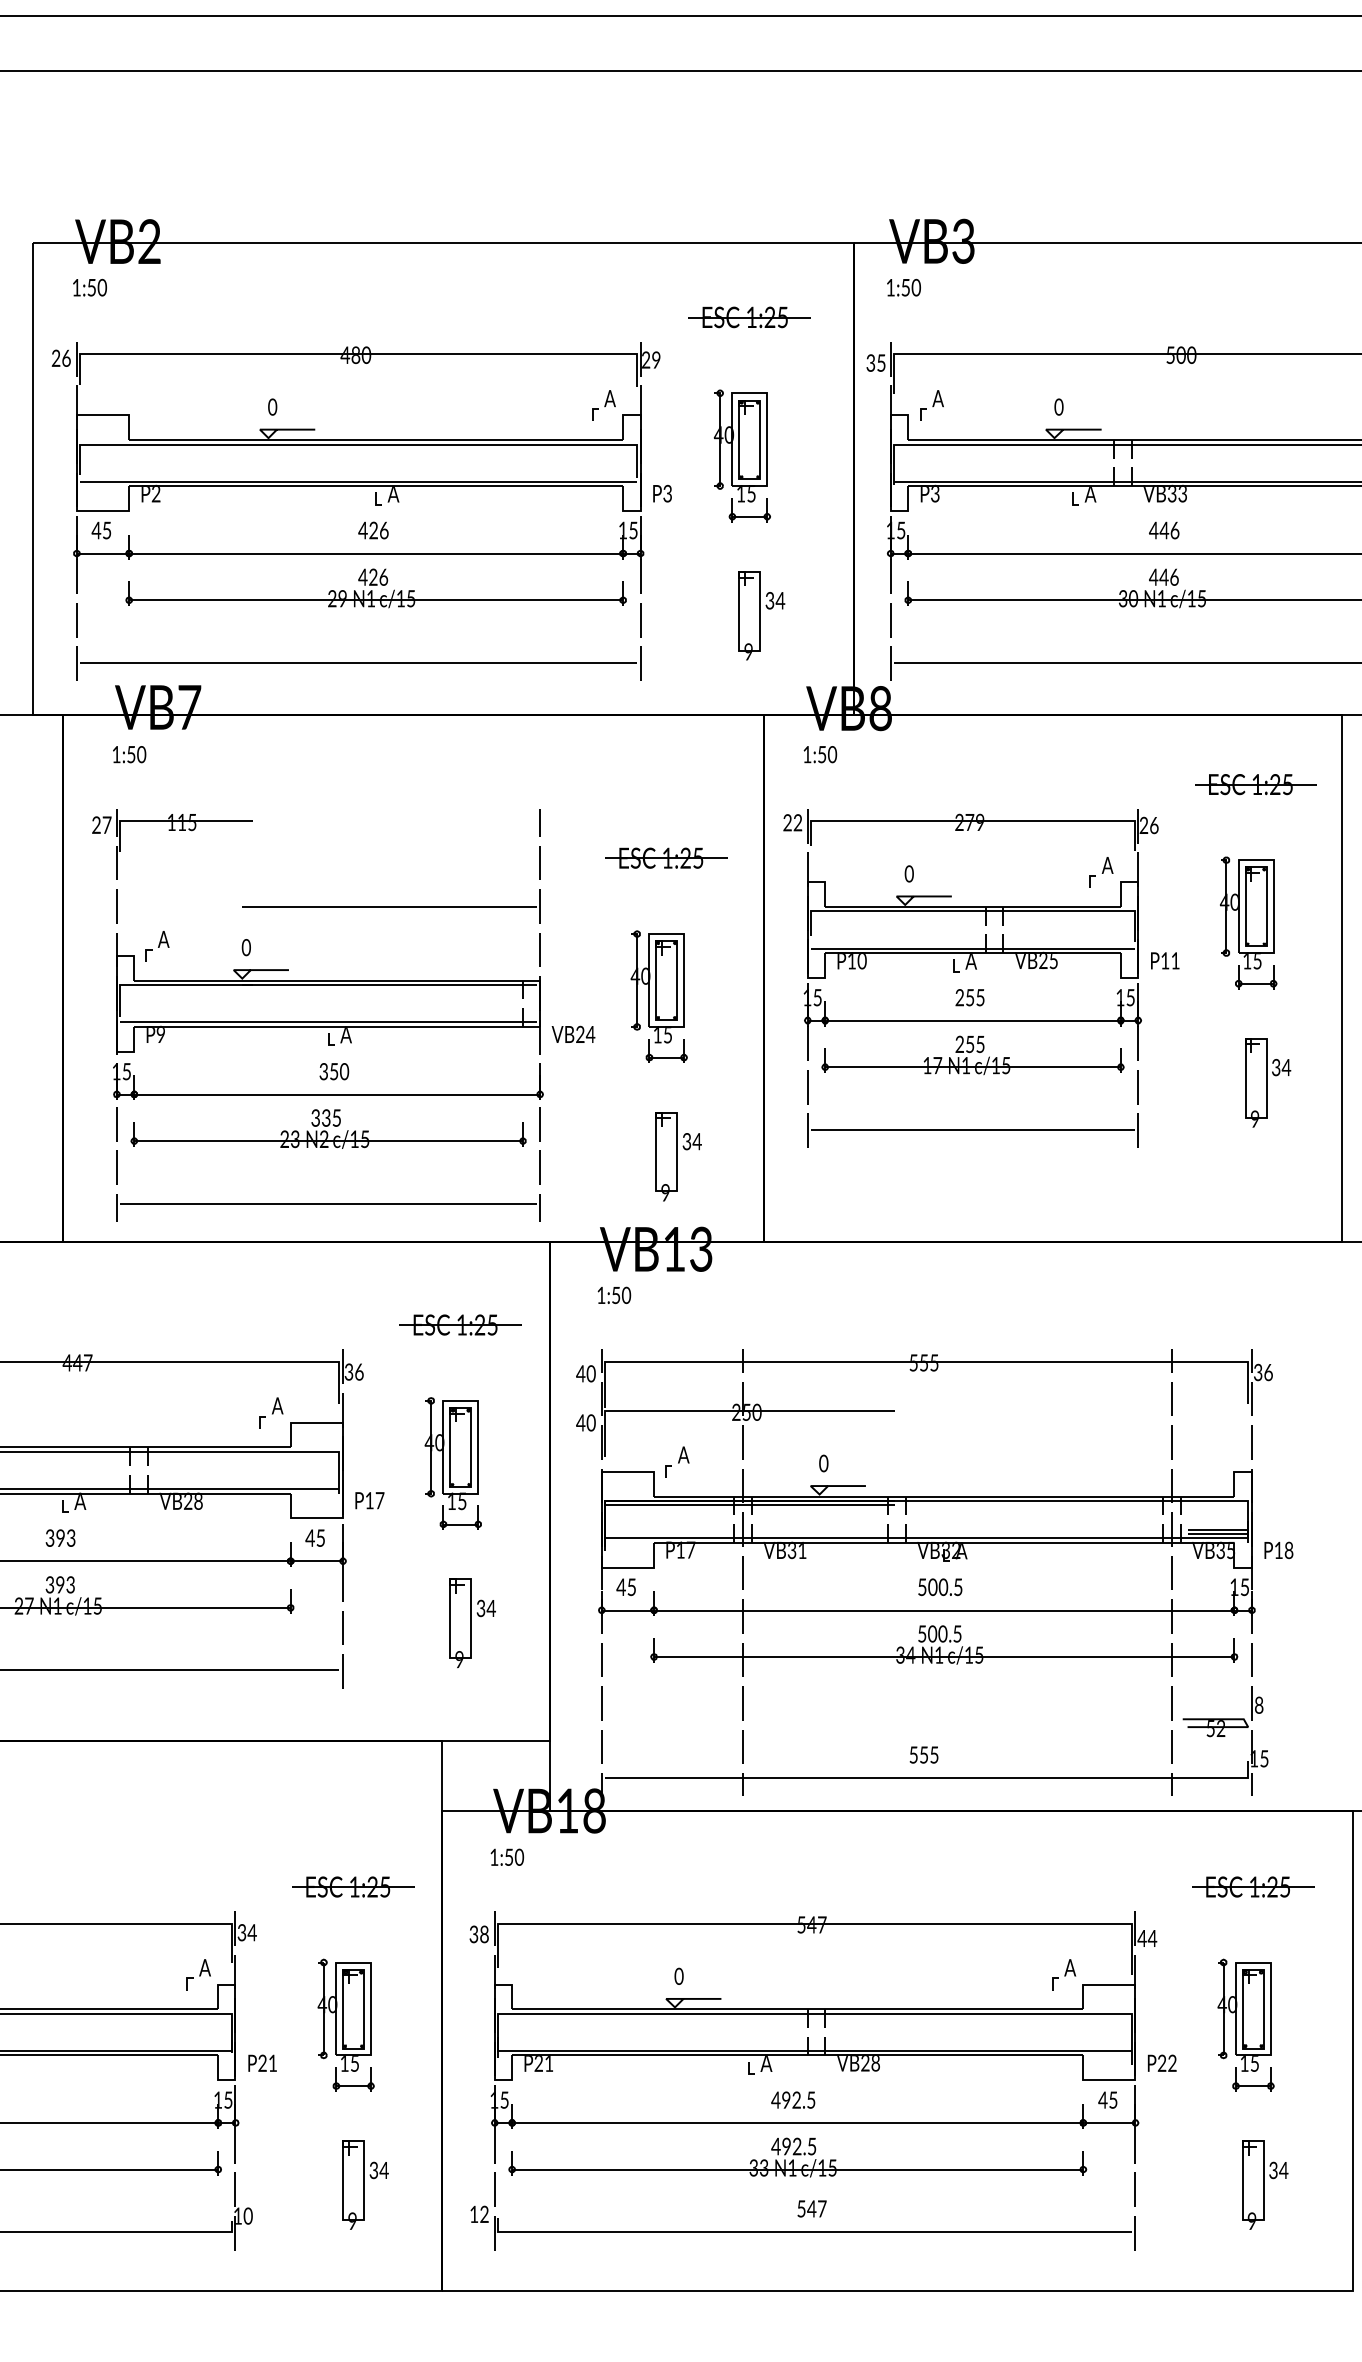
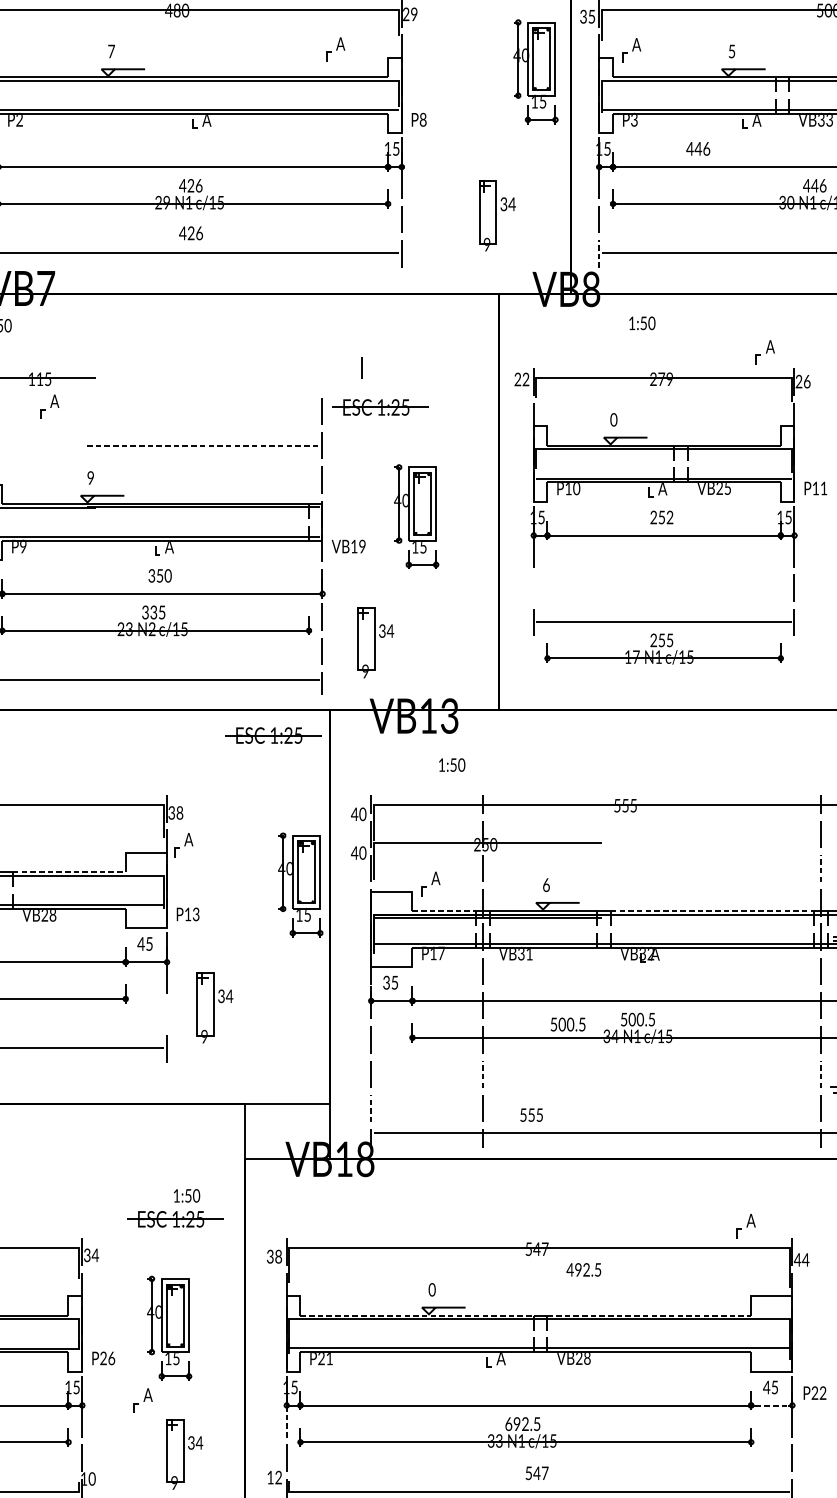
part: (603, 405) -> (335, 49), moved
text: (272, 406) -> (111, 51), 0 -> 7
text: (1058, 406) -> (731, 51), 0 -> 5
part: (741, 455) -> (535, 71), moved
text: (667, 493) -> (423, 119), P3 -> P8
text: (373, 530) -> (191, 233), moved
text: (1164, 530) -> (698, 148), moved
line: (890, 663) -> (599, 253), solid -> dashed
text: (820, 754) -> (642, 323), moved
line: (539, 822) -> (361, 367), moved
part: (666, 857) -> (380, 406), moved
part: (1101, 872) -> (765, 352), moved
line: (389, 906) -> (203, 445), solid -> dashed
part: (157, 946) -> (49, 406), moved
text: (245, 948) -> (90, 478), 0 -> 9
text: (980, 997) -> (670, 517), 255 -> 252
text: (585, 1033) -> (358, 545), VB24 -> VB19
part: (972, 1055) -> (663, 649), moved
line: (807, 1087) -> (533, 588), removed
part: (678, 1156) -> (375, 642), moved
text: (614, 1295) -> (452, 765), moved
part: (460, 1324) -> (273, 735), moved
text: (359, 1371) -> (180, 812), 36 -> 38
part: (271, 1412) -> (183, 844), moved
line: (1172, 1441) -> (821, 867), solid -> dashed
line: (219, 1447) -> (69, 872), solid -> dashed
text: (823, 1462) -> (546, 884), 0 -> 6
part: (452, 1463) -> (299, 885), moved
line: (694, 1496) -> (444, 911), solid -> dashed
line: (1034, 1496) -> (712, 911), solid -> dashed
text: (379, 1500) -> (195, 914), P17 -> P13
text: (620, 1587) -> (385, 982), 45 -> 35
text: (940, 1587) -> (568, 1024), moved
part: (472, 1623) -> (214, 1008), moved
line: (342, 1627) -> (166, 1014), removed
line: (743, 1702) -> (483, 1073), solid -> dashed
line: (1172, 1702) -> (821, 1073), solid -> dashed
line: (601, 1746) -> (370, 1108), solid -> dashed
text: (923, 1754) -> (531, 1114), moved
text: (507, 1856) -> (187, 1195), moved
part: (198, 1974) -> (142, 1400), moved
part: (1064, 1974) -> (746, 1225), moved
line: (659, 2009) -> (416, 1315), solid -> dashed
line: (954, 2009) -> (649, 1315), solid -> dashed
text: (272, 2062) -> (111, 1357), P21 -> P26
text: (1162, 2062) -> (815, 1392), moved
text: (793, 2099) -> (584, 1269), moved
line: (1109, 2122) -> (771, 1405), solid -> dashed
line: (494, 2145) -> (286, 1423), solid -> dashed
text: (775, 2146) -> (508, 1424), 492.5 -> 692.5

